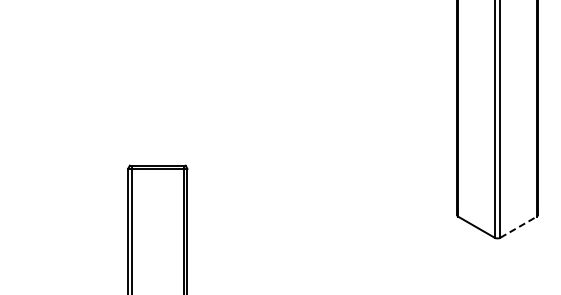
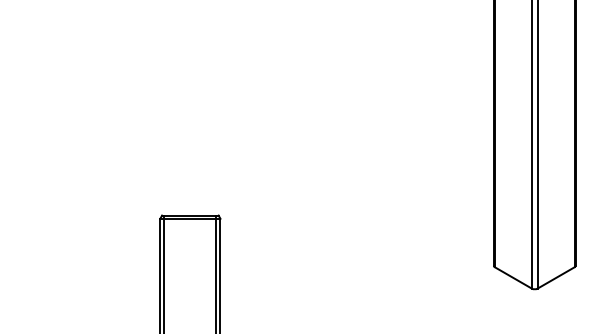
line: (518, 226) -> (556, 277), dashed -> solid

